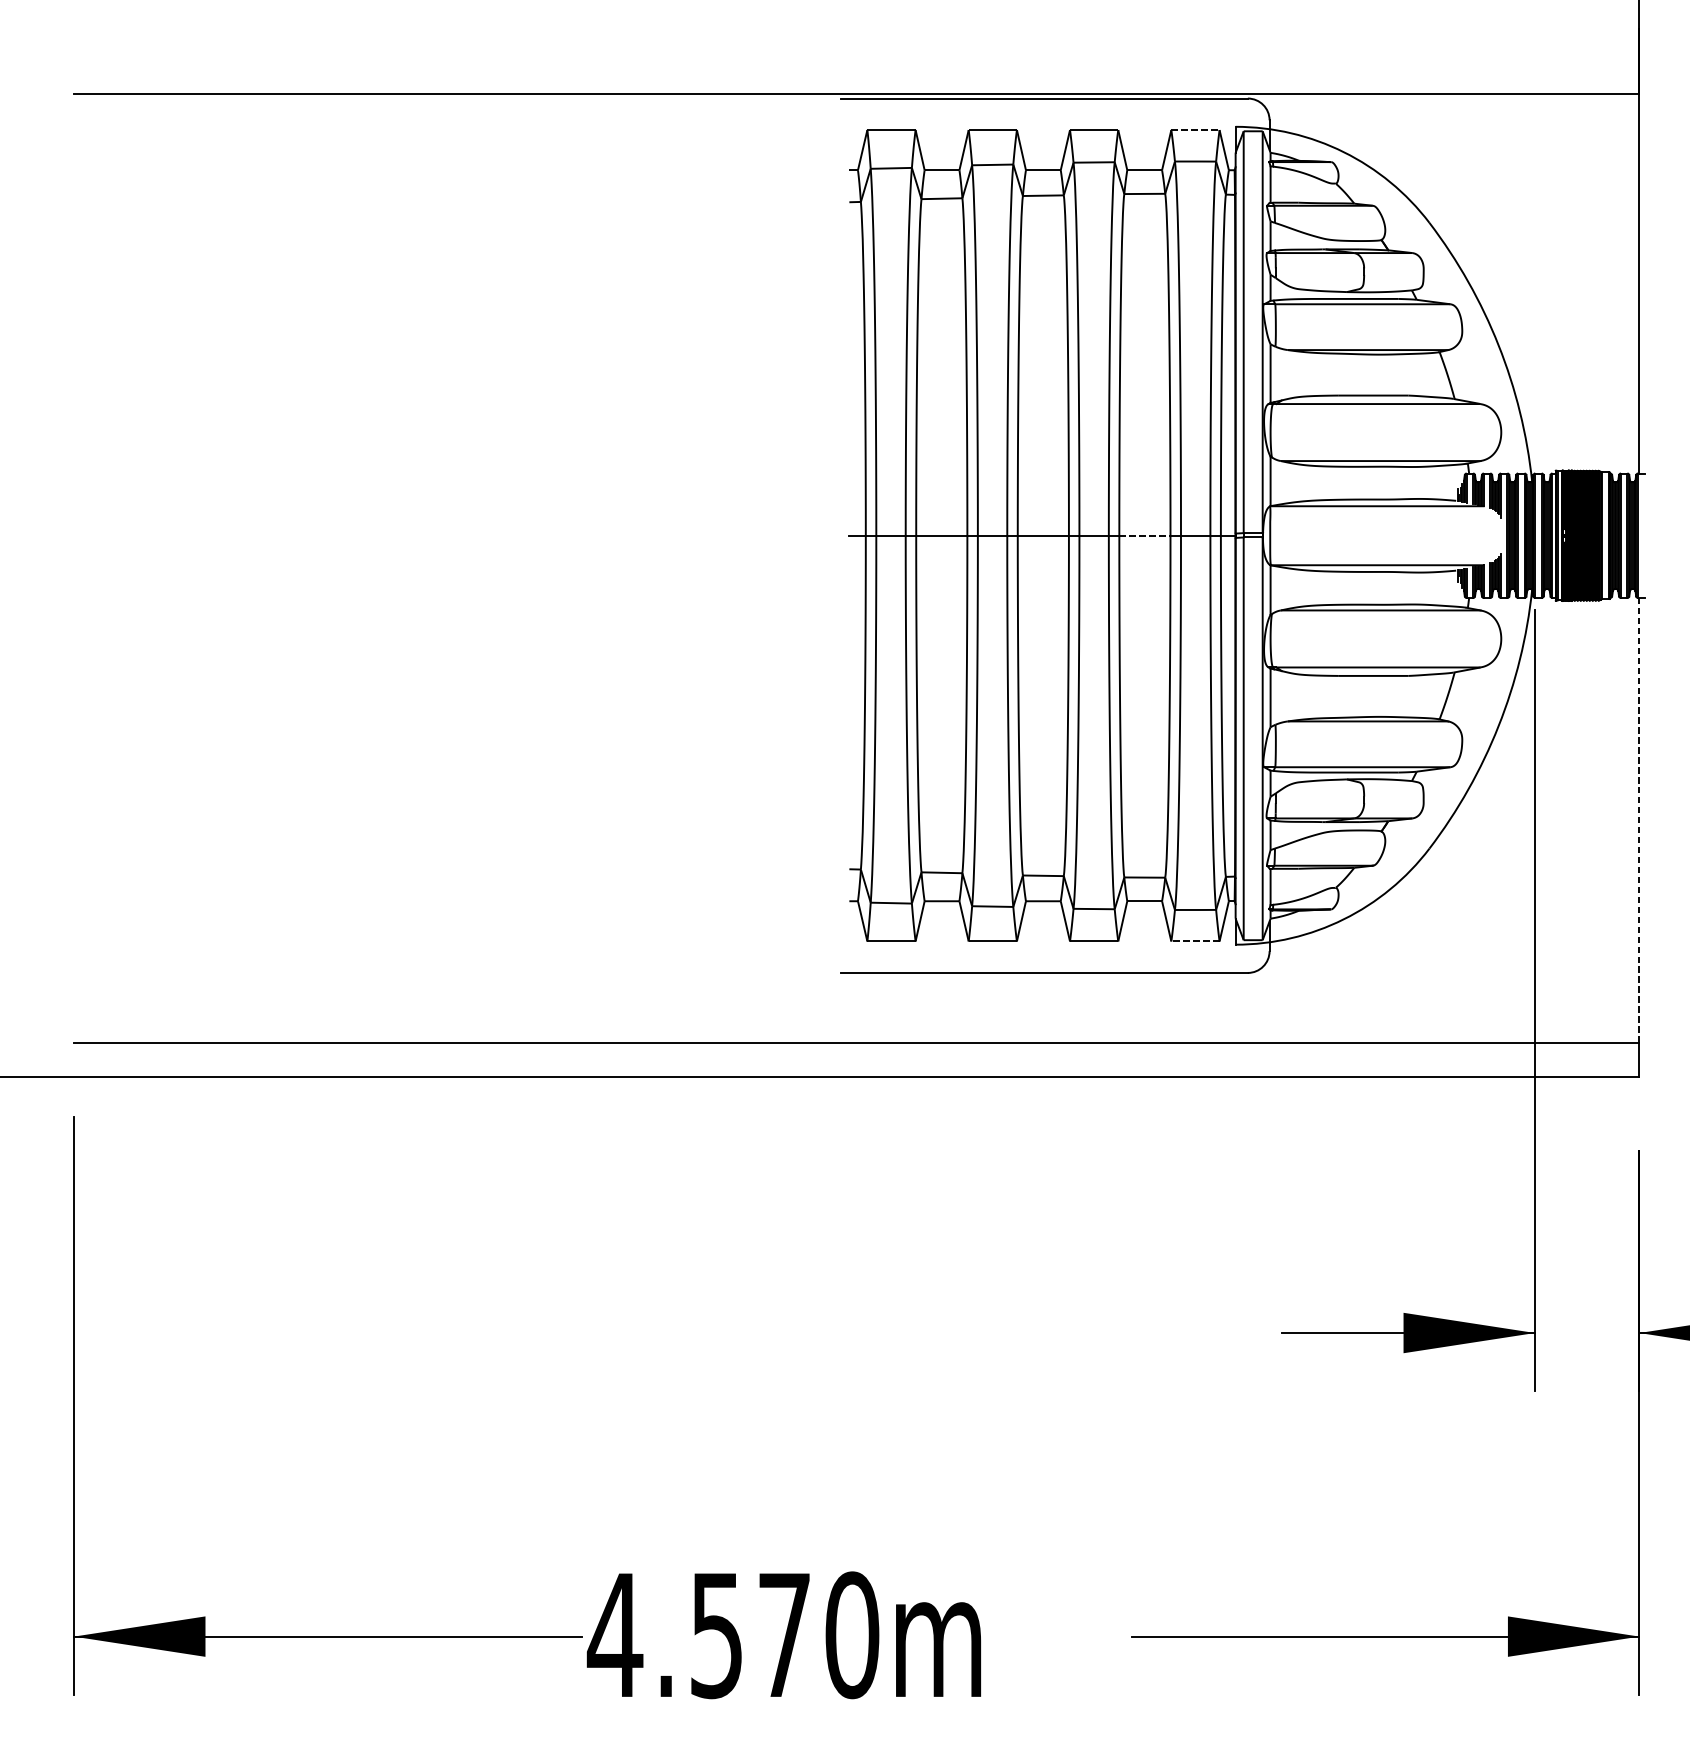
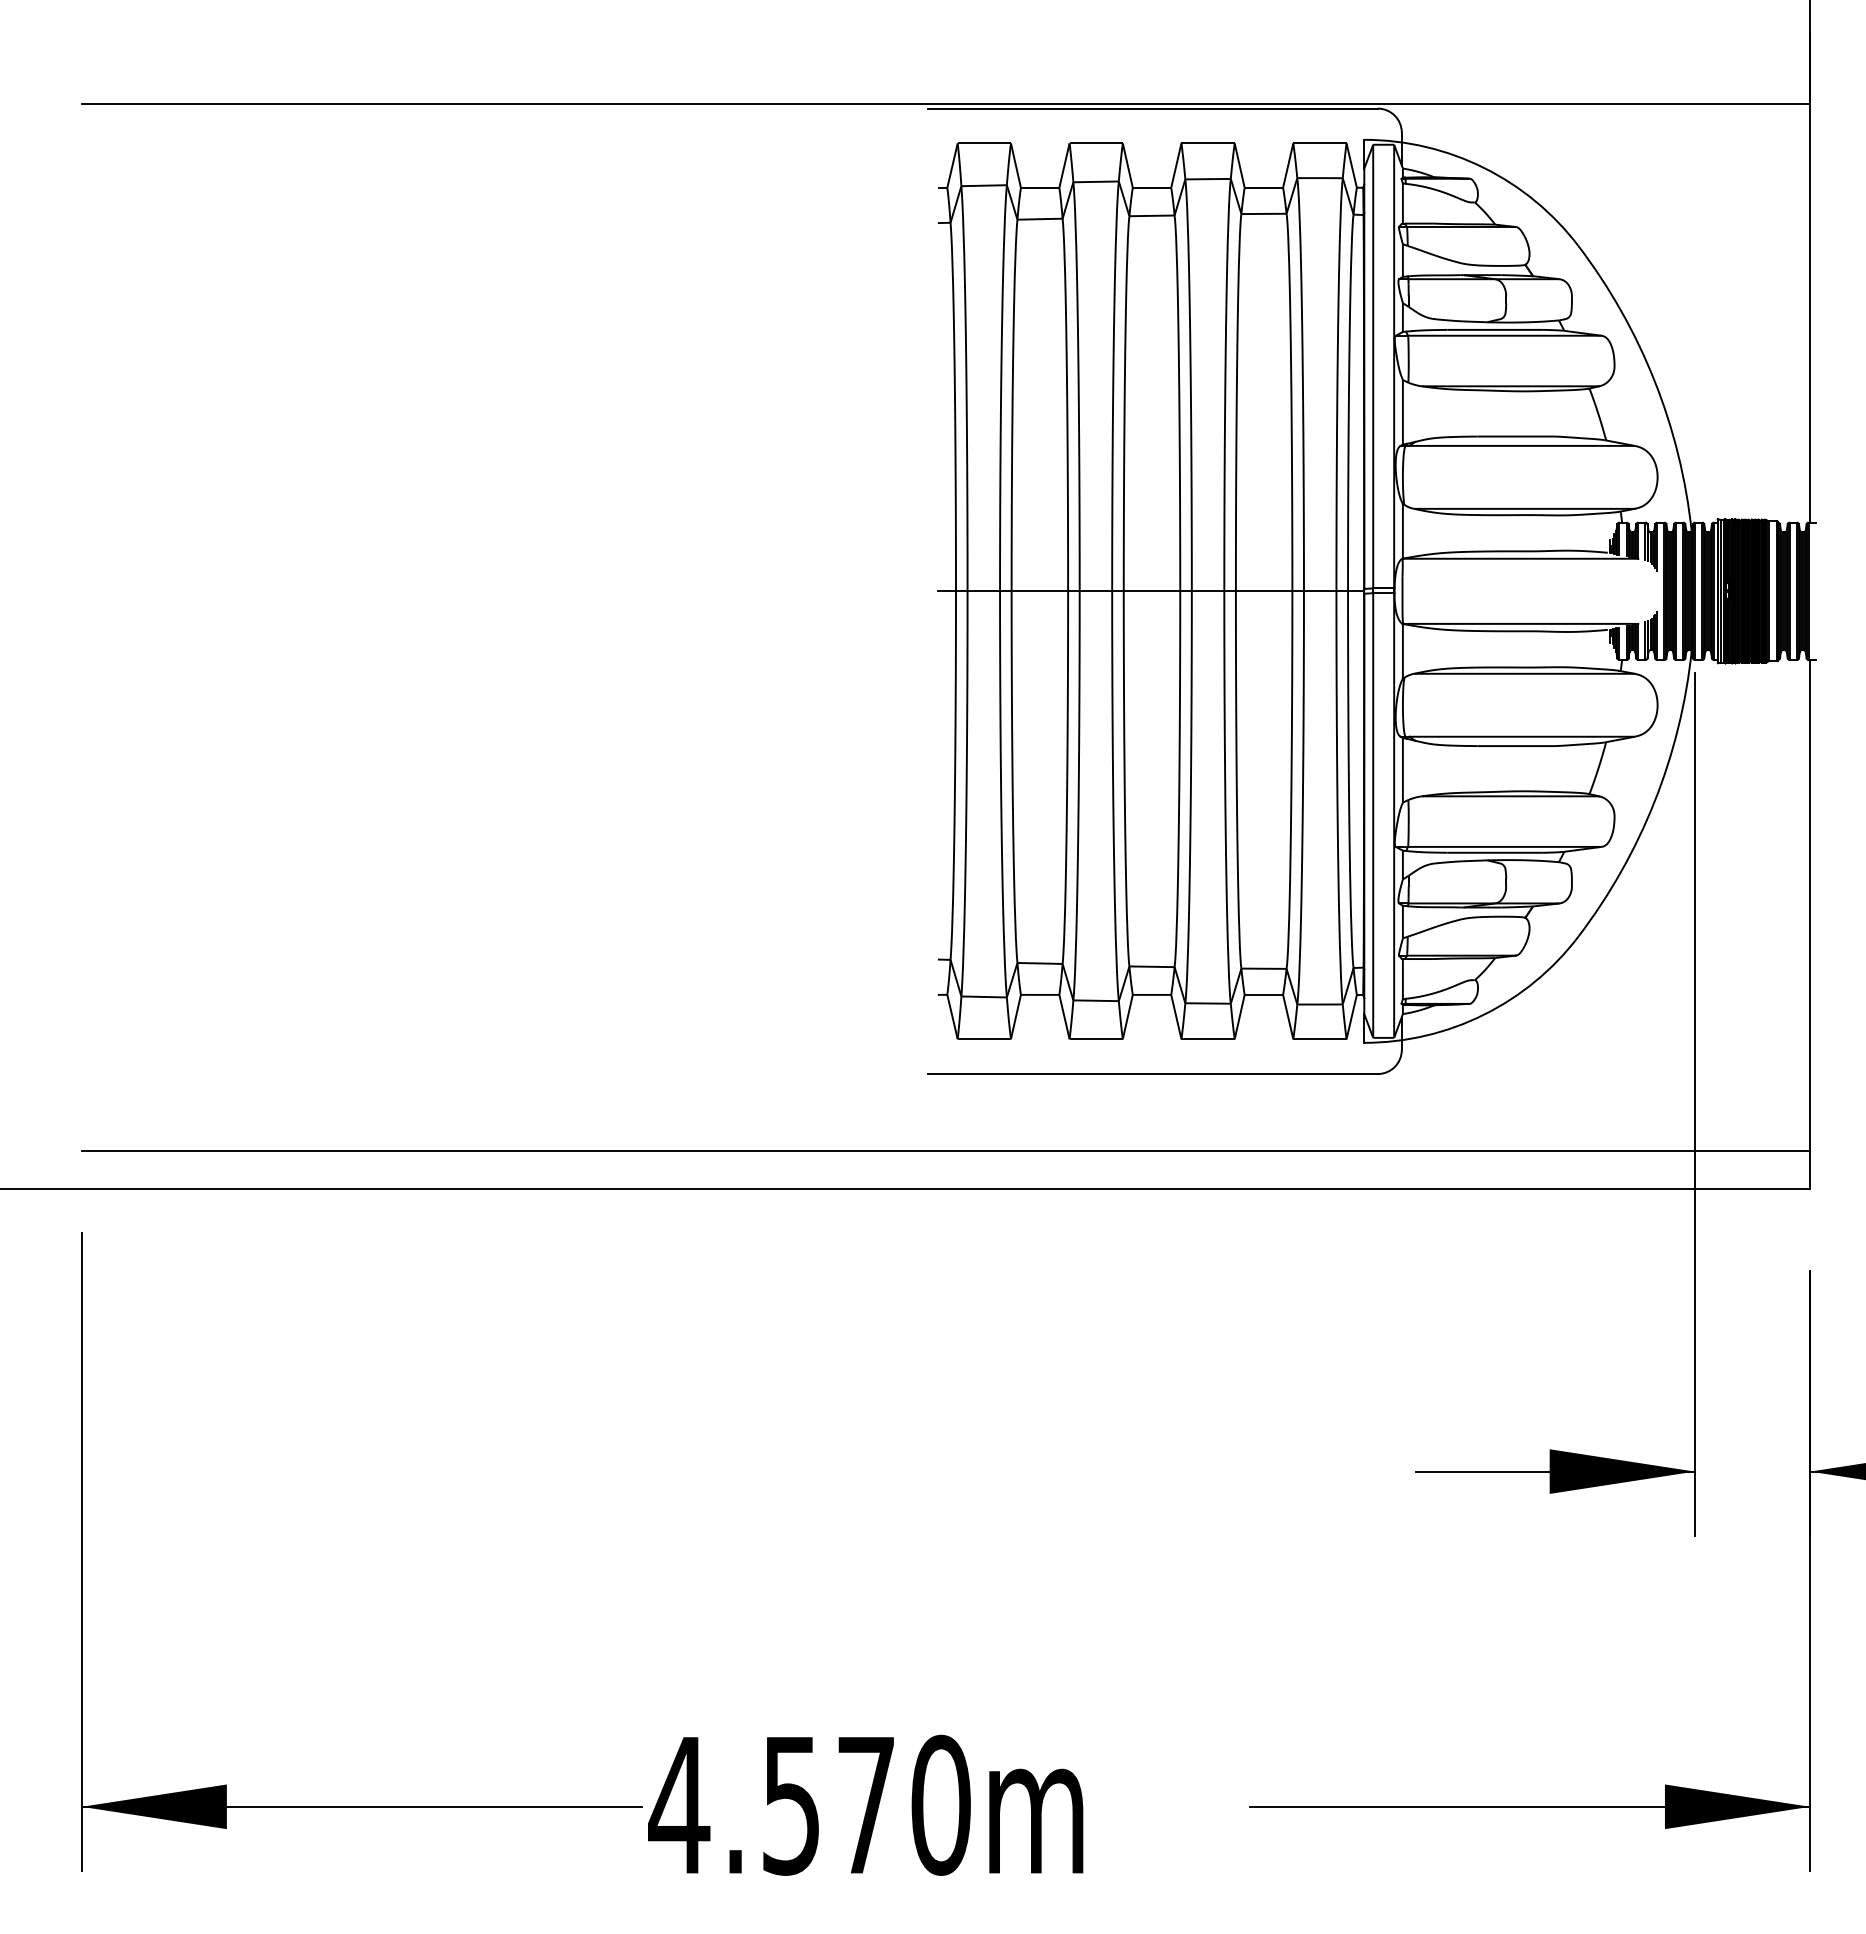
line: (1195, 130) -> (1320, 143), dashed -> solid
line: (1145, 535) -> (1264, 591), dashed -> solid
line: (1639, 819) -> (1810, 904), dashed -> solid
line: (1195, 941) -> (1319, 1039), dashed -> solid

